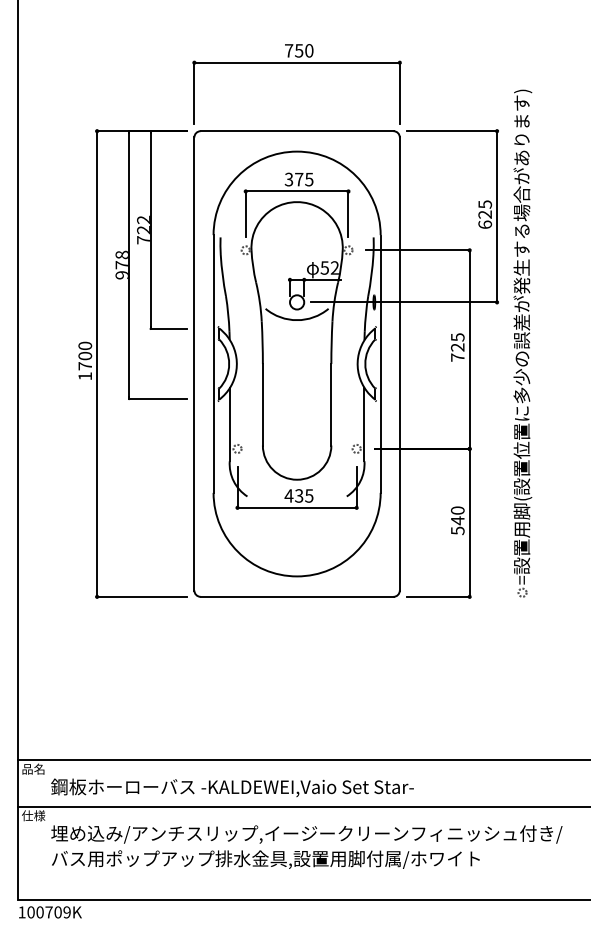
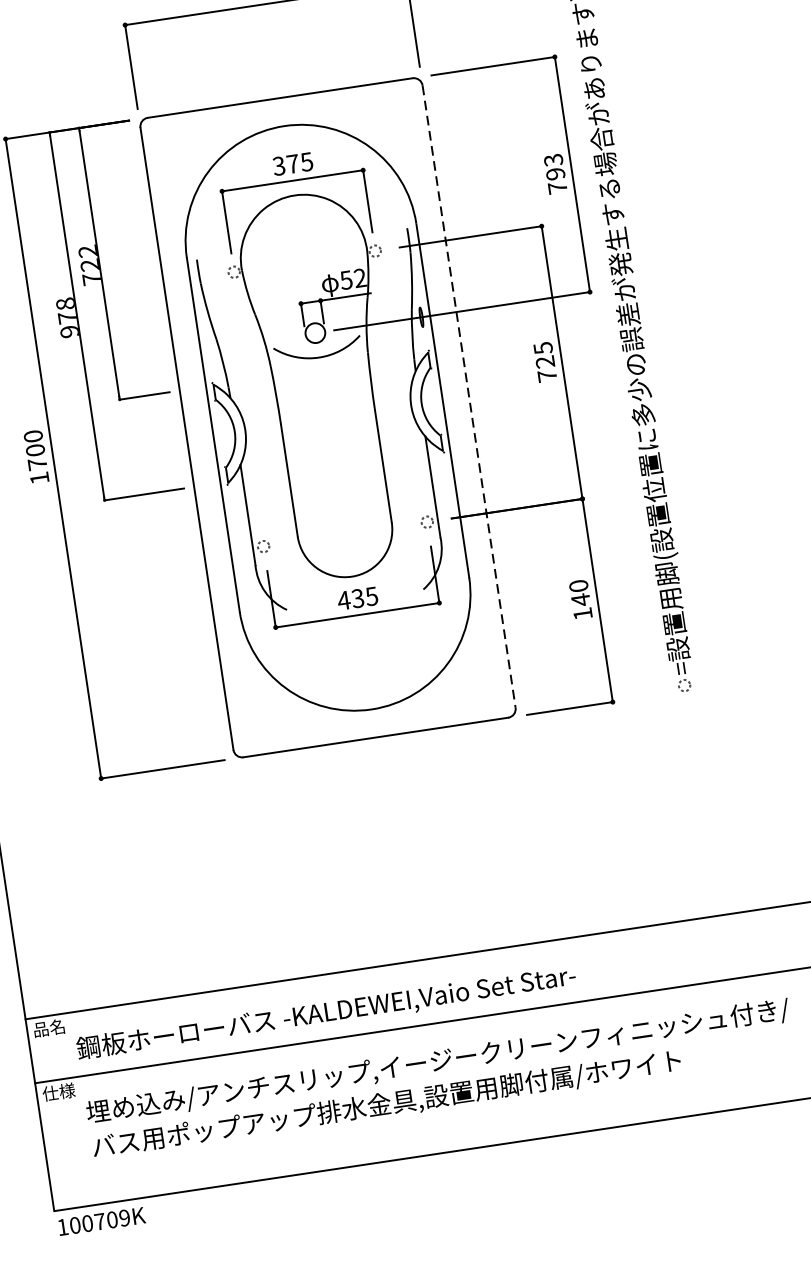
text: (485, 214) -> (556, 173), 625 -> 793
line: (399, 364) -> (468, 397), solid -> dashed
text: (457, 530) -> (582, 613), 540 -> 140

